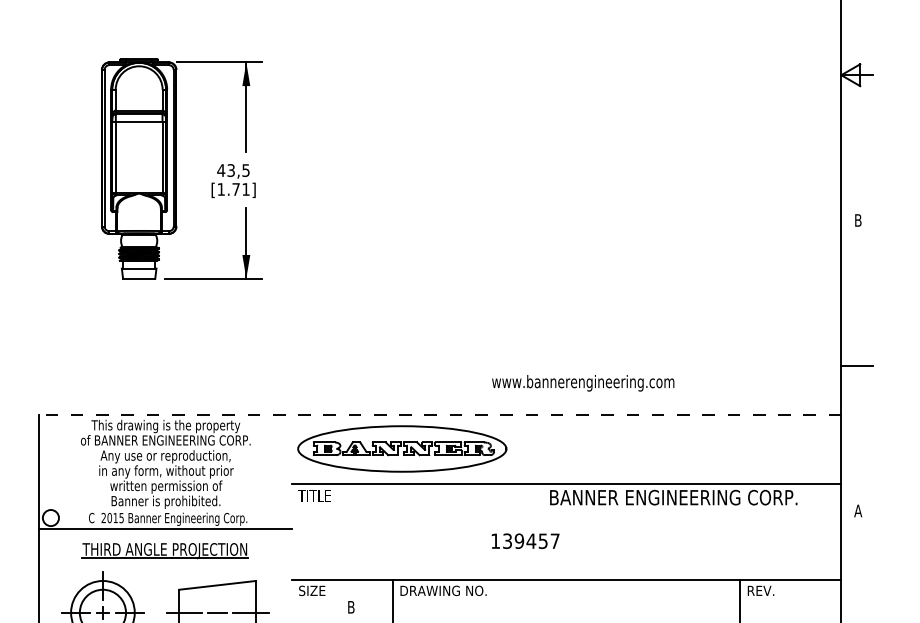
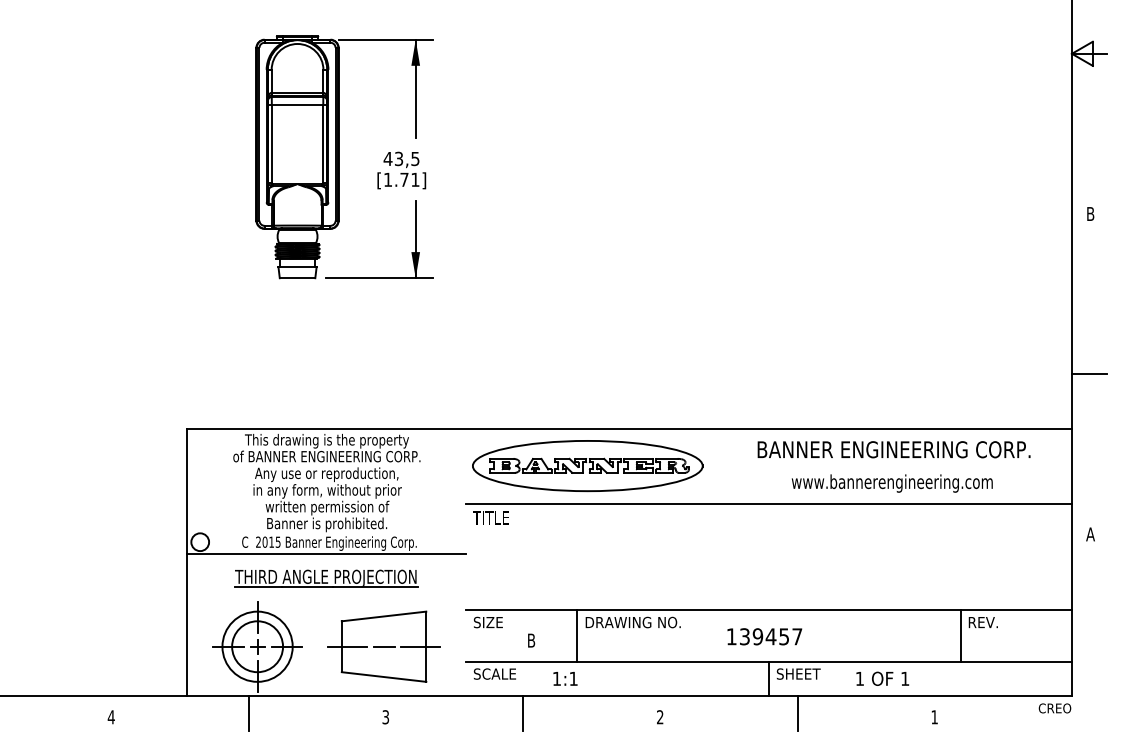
text: (582, 383) -> (891, 483), moved
line: (440, 414) -> (629, 428), dashed -> solid
text: (673, 497) -> (893, 449), moved
text: (525, 540) -> (764, 636), moved

